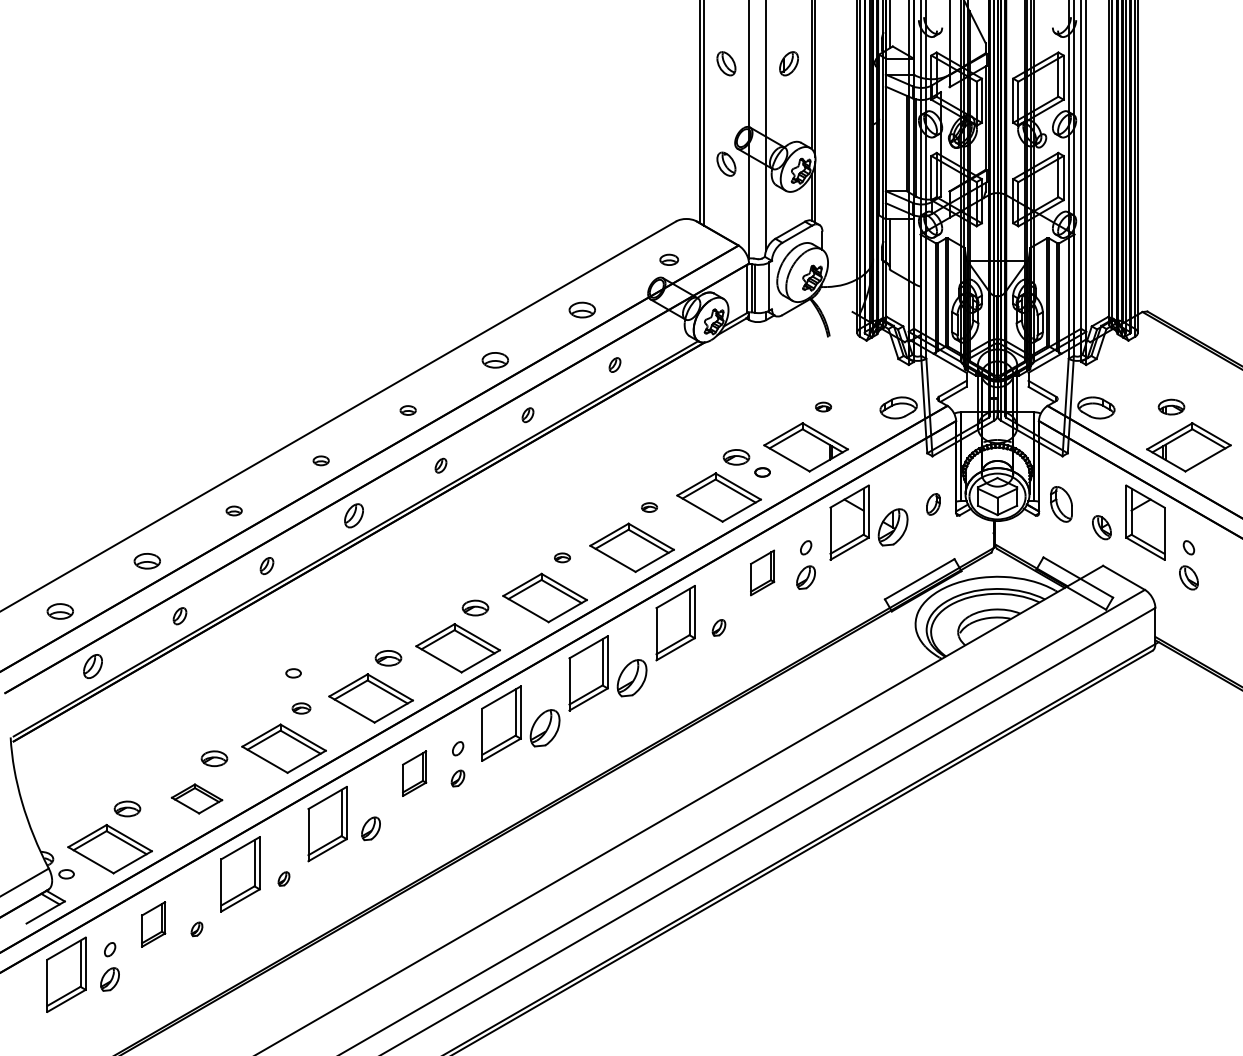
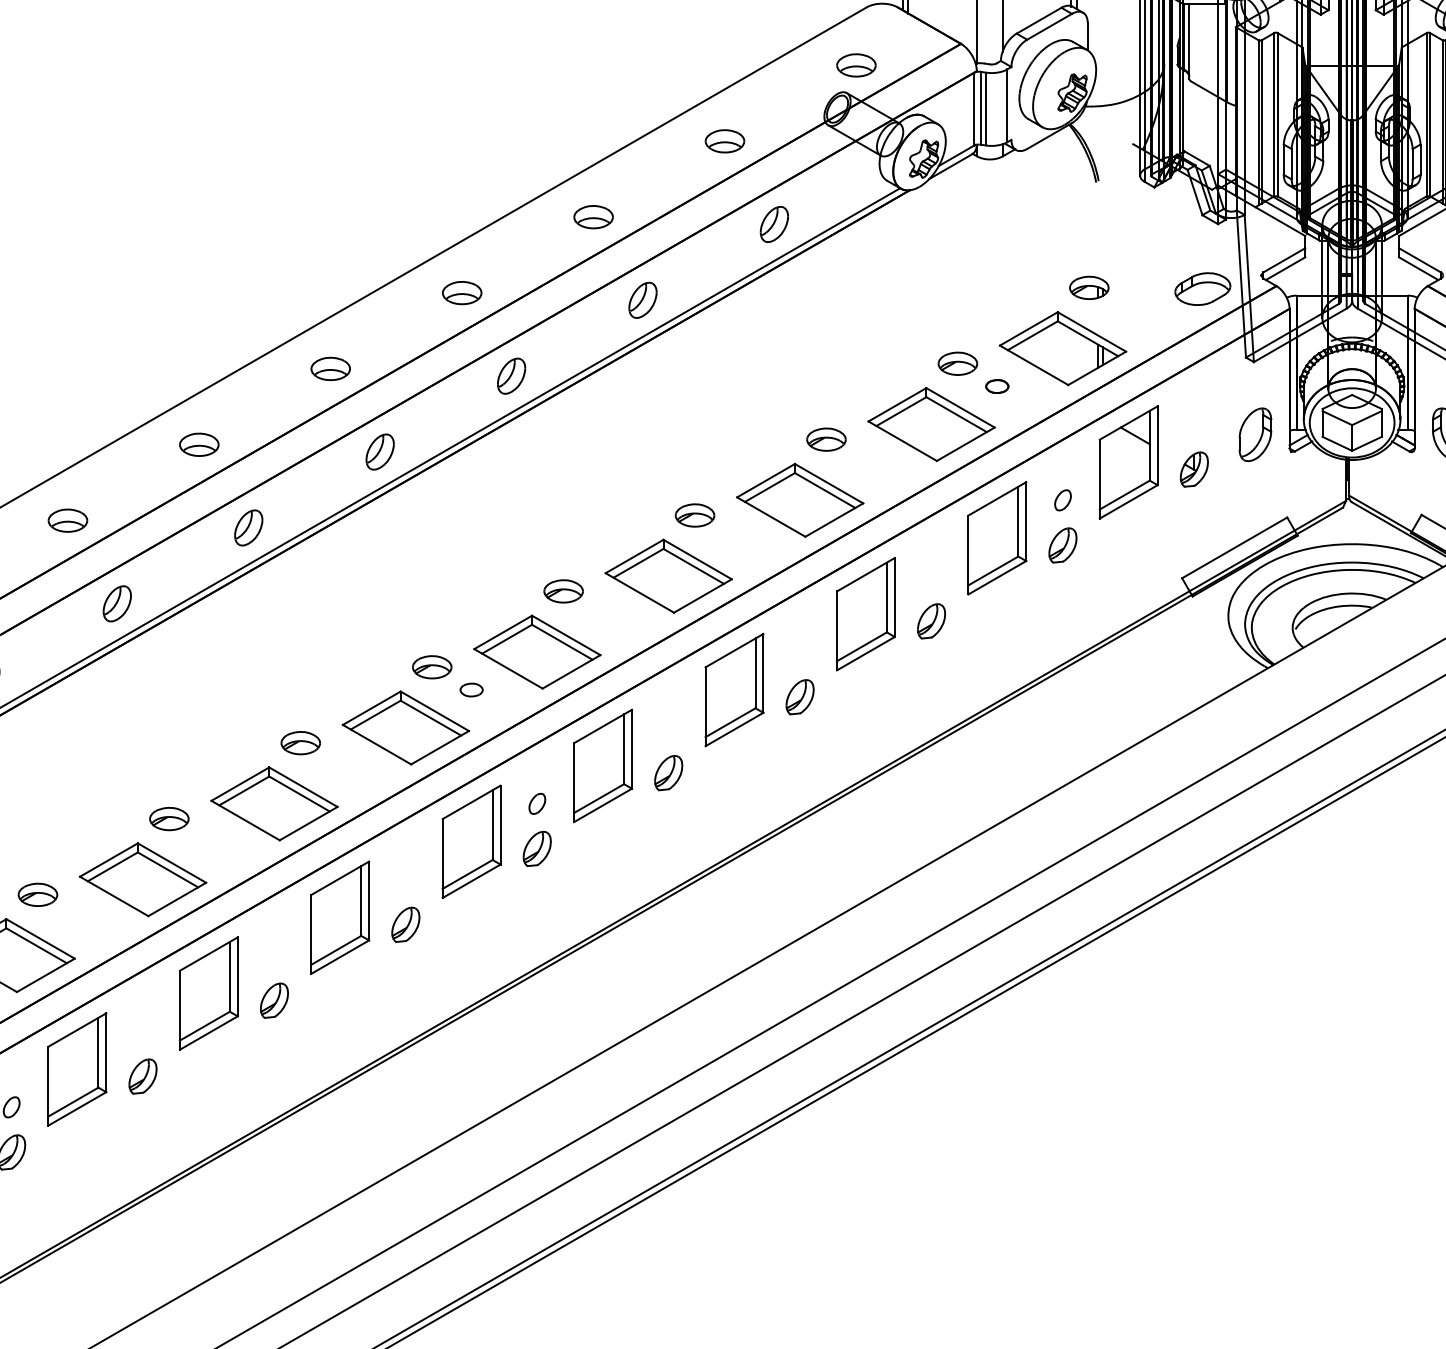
part: (668, 259) -> (855, 64), size x1.43
part: (614, 364) -> (773, 223), size x1.67
part: (823, 406) -> (1089, 286), size x1.67
part: (407, 410) -> (460, 292), size x1.67
part: (527, 414) -> (642, 299), size x1.67
part: (320, 460) -> (329, 368), size x1.67
part: (440, 465) -> (510, 376), size x1.67
part: (933, 504) -> (1255, 434), size x1.67
part: (649, 507) -> (826, 439), size x1.67
part: (233, 510) -> (198, 444), size x1.67
part: (892, 527) -> (1193, 469), size x0.62
part: (562, 557) -> (695, 515), size x1.67
part: (266, 565) -> (247, 527), size x1.43
part: (762, 572) -> (997, 537), size x1.67
part: (179, 615) -> (116, 602), size x1.43
part: (718, 627) -> (930, 620), size x1.43
part: (293, 673) -> (471, 690), moved
part: (631, 677) -> (799, 696), size x0.62
part: (301, 708) -> (300, 743), size x1.43
part: (544, 728) -> (667, 773), size x0.62
part: (414, 773) -> (471, 841), size x1.67
part: (457, 778) -> (536, 848), size x1.43
part: (196, 798) -> (142, 879), size x1.67
part: (283, 878) -> (273, 999), size x1.67
part: (153, 924) -> (77, 1069), size x1.67
part: (196, 929) -> (142, 1076), size x1.67

